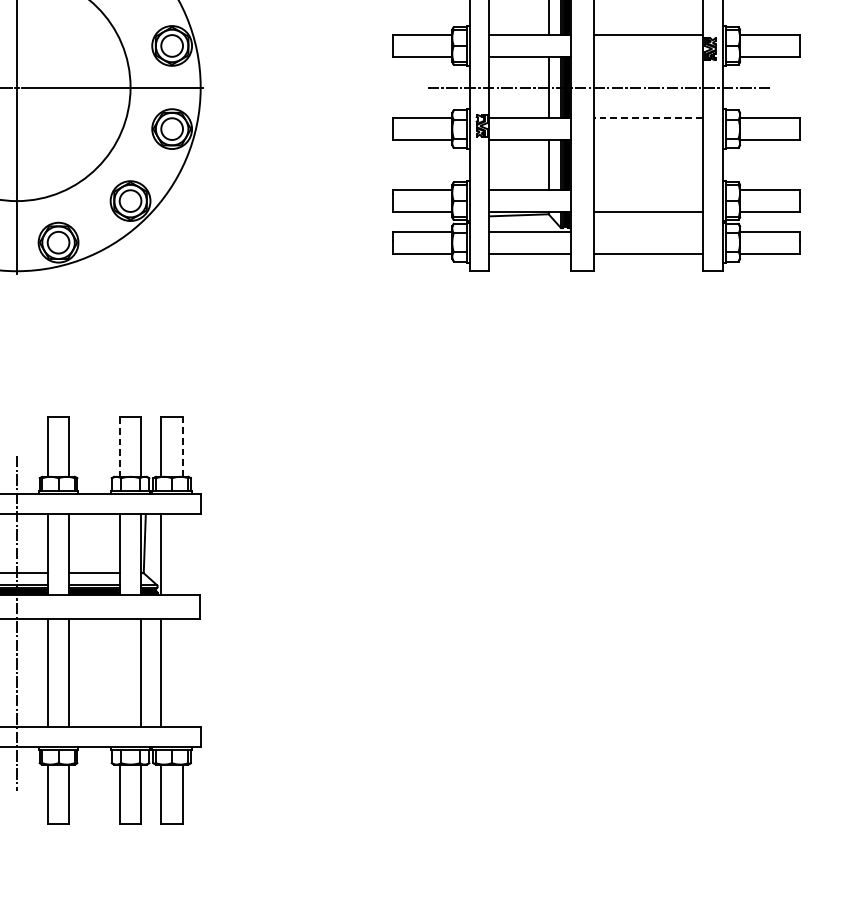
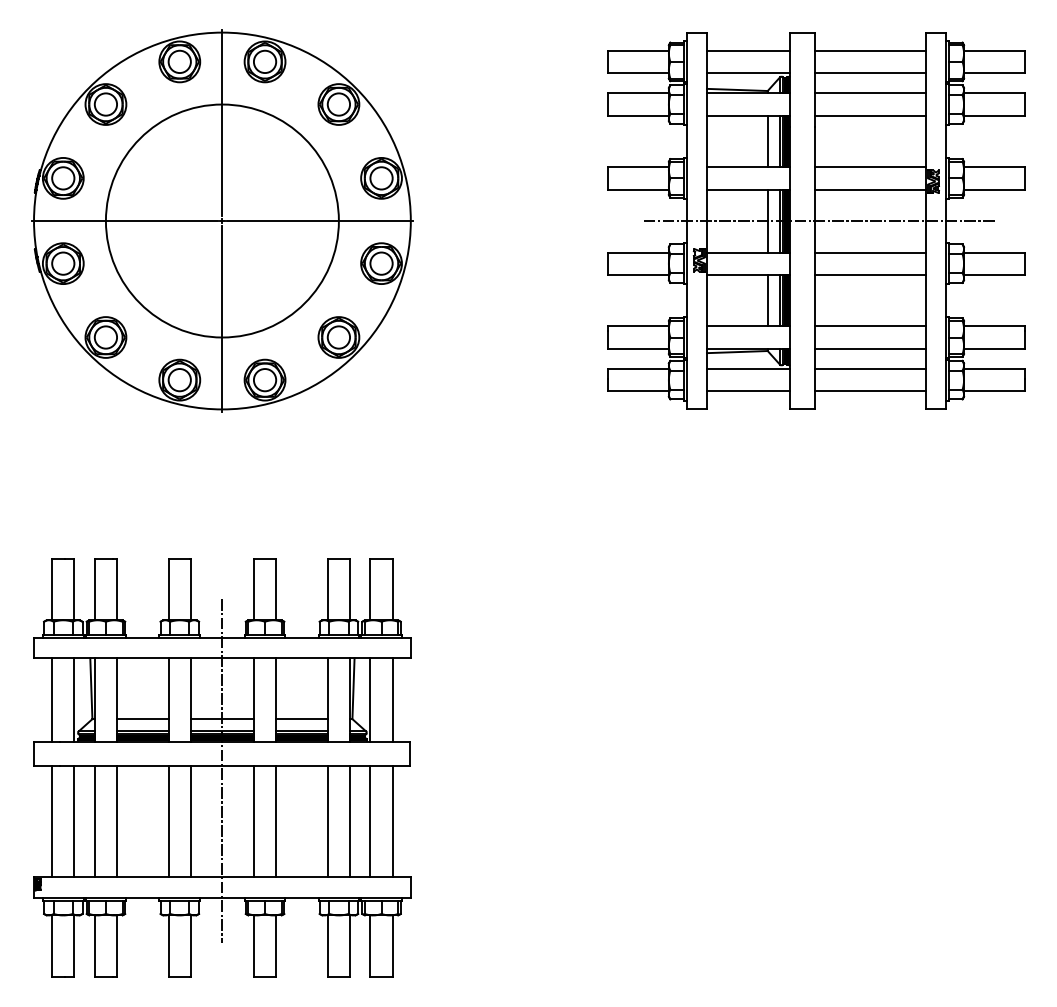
line: (647, 56) -> (869, 189), added
line: (648, 118) -> (870, 252), dashed -> solid
line: (647, 139) -> (869, 274), added
line: (647, 190) -> (869, 326), added
line: (647, 232) -> (869, 369), added
line: (119, 446) -> (327, 589), dashed -> solid
line: (182, 446) -> (392, 589), dashed -> solid
line: (182, 554) -> (392, 699), added
line: (119, 673) -> (327, 821), added
line: (182, 673) -> (392, 821), added

